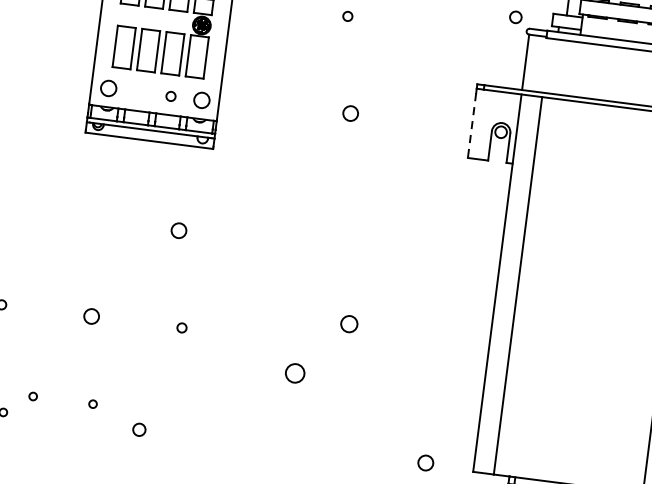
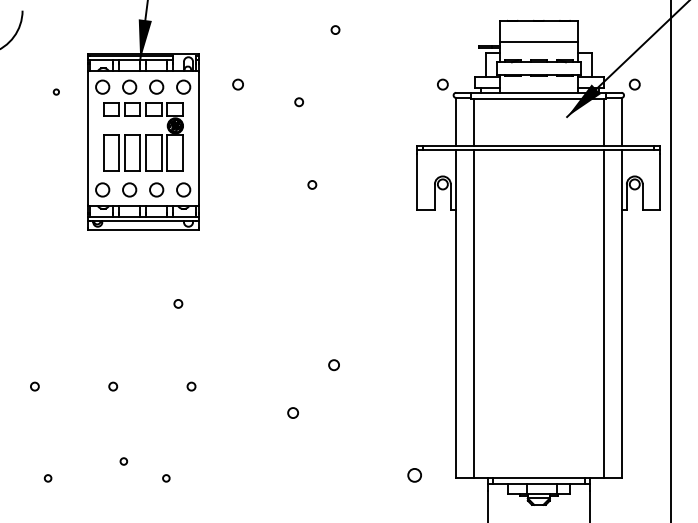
line: (546, 65) -> (474, 122), added
circle: (139, 91) -> (129, 189), added
circle: (170, 95) -> (156, 189), size x1.67
circle: (351, 113) -> (312, 184), size x0.62
line: (472, 126) -> (417, 182), dashed -> solid
circle: (179, 230) -> (178, 303), size x0.62
circle: (92, 316) -> (113, 386), size x0.62
circle: (348, 324) -> (333, 365), size x0.71
circle: (294, 372) -> (292, 412), size x0.62
circle: (32, 396) -> (71, 461), removed
circle: (139, 430) -> (166, 478), size x0.62

